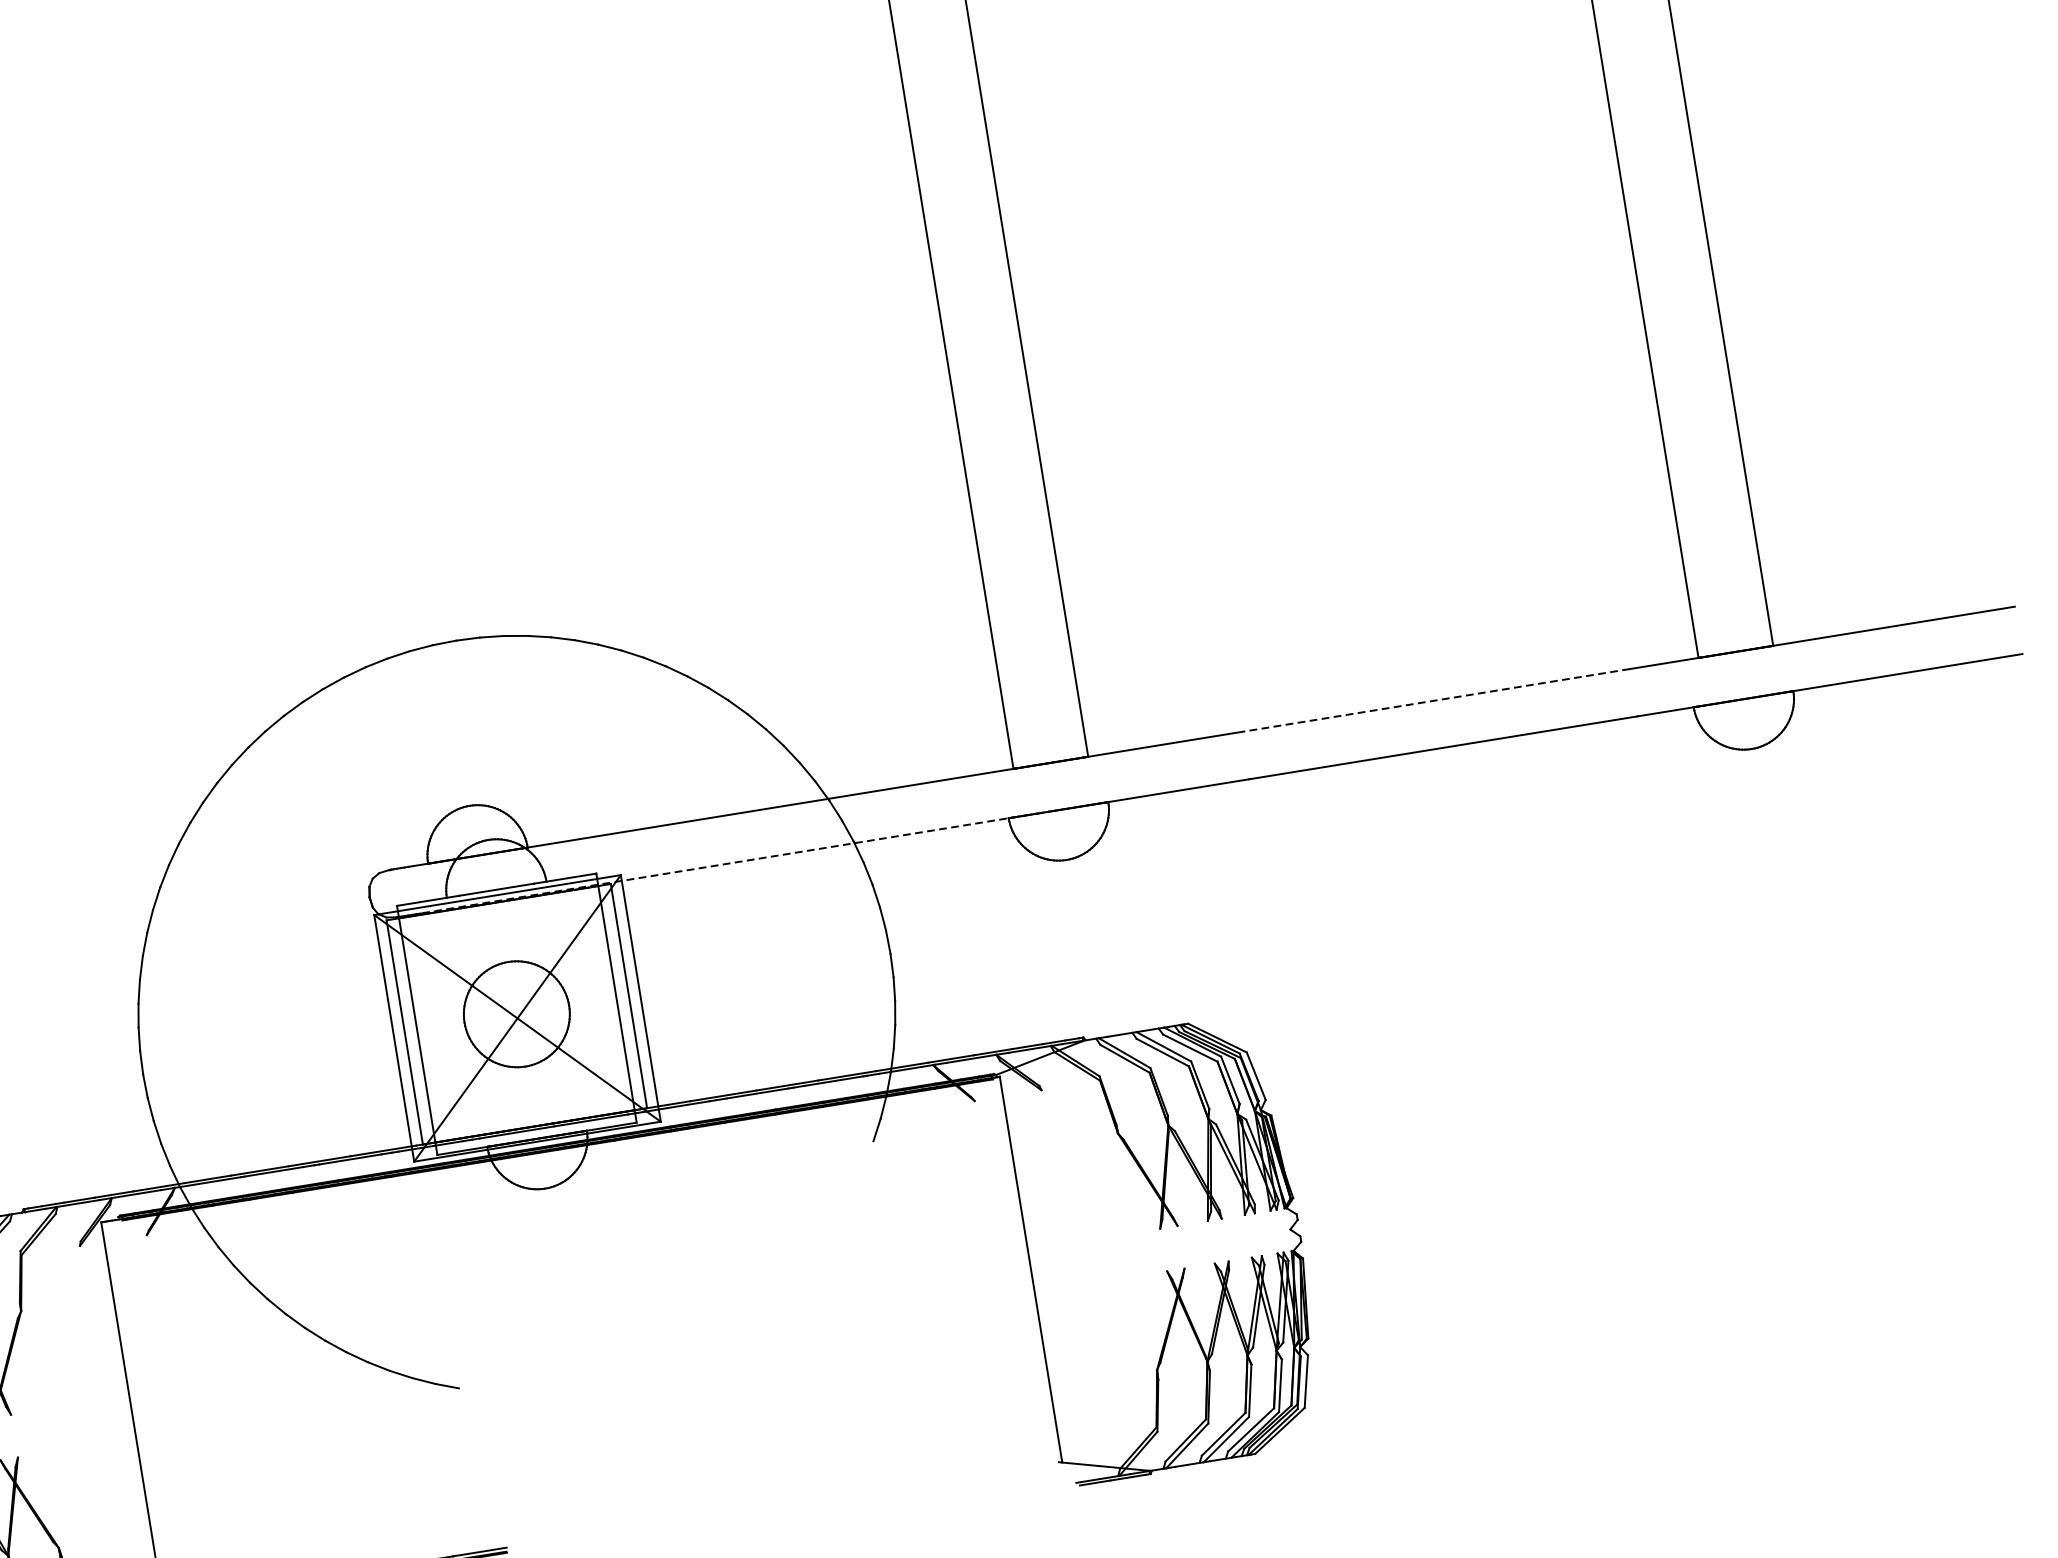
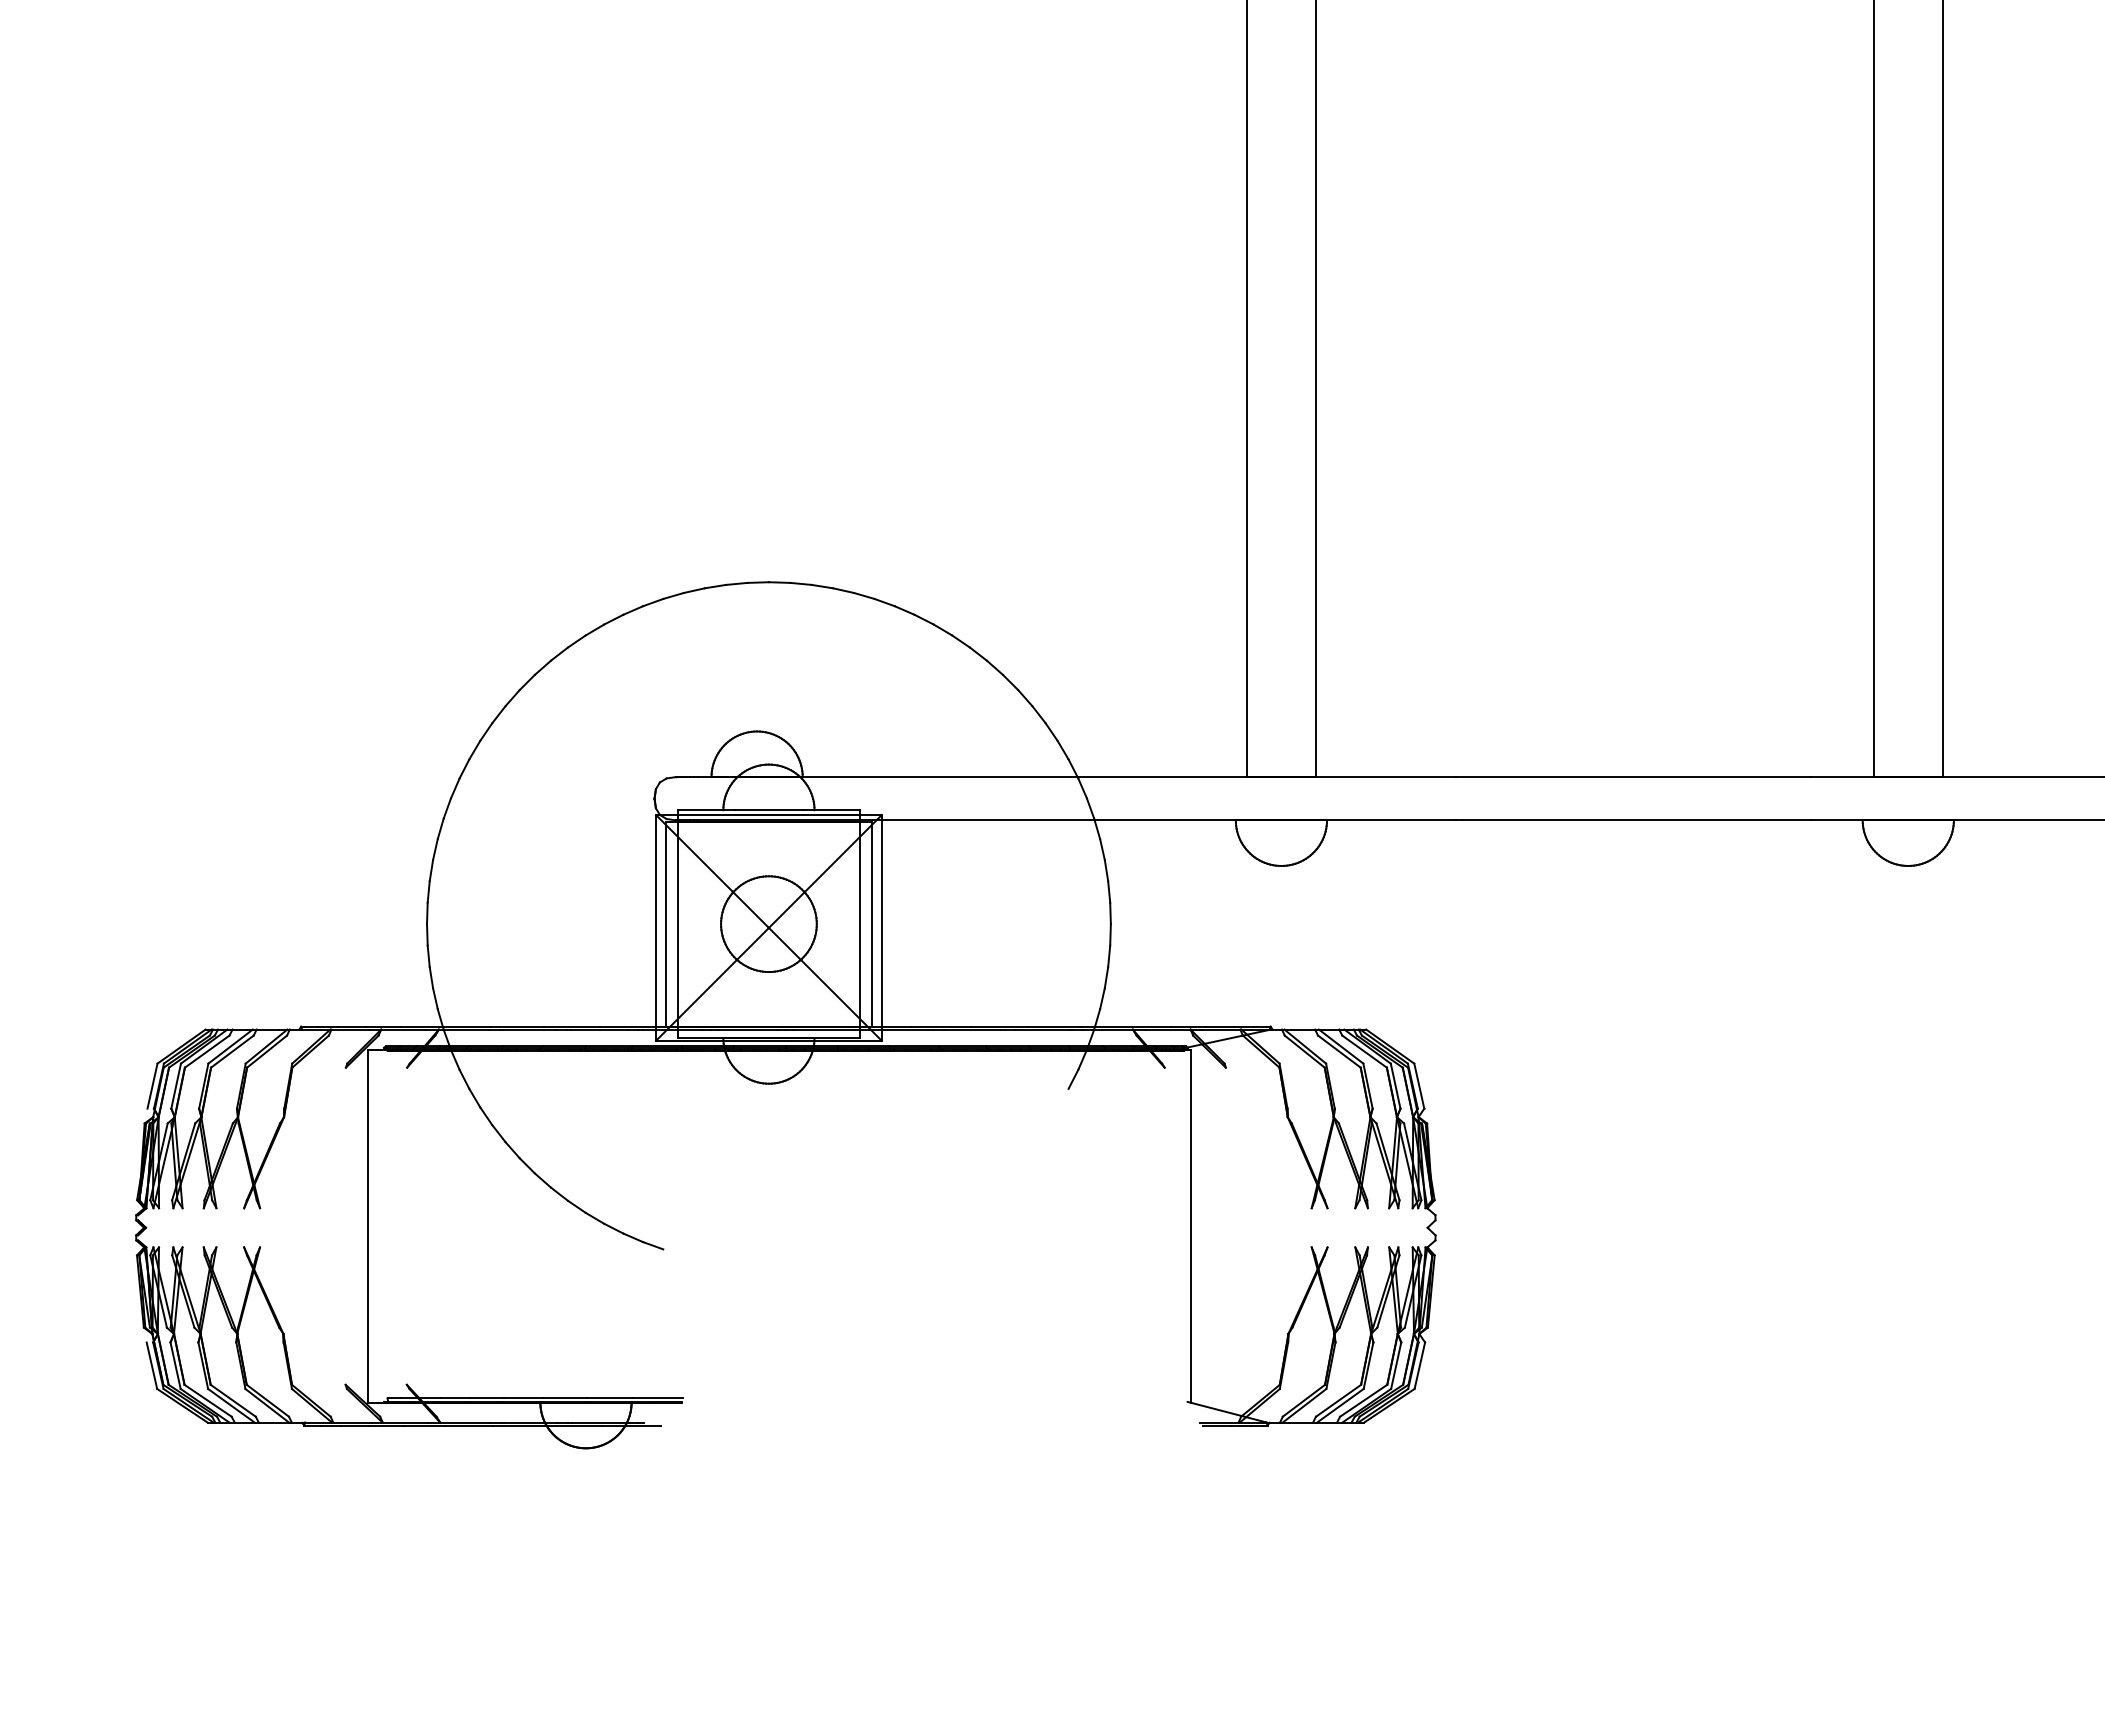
line: (1435, 701) -> (1633, 777), dashed -> solid
line: (737, 862) -> (987, 820), dashed -> solid

